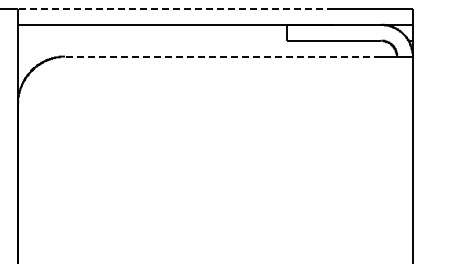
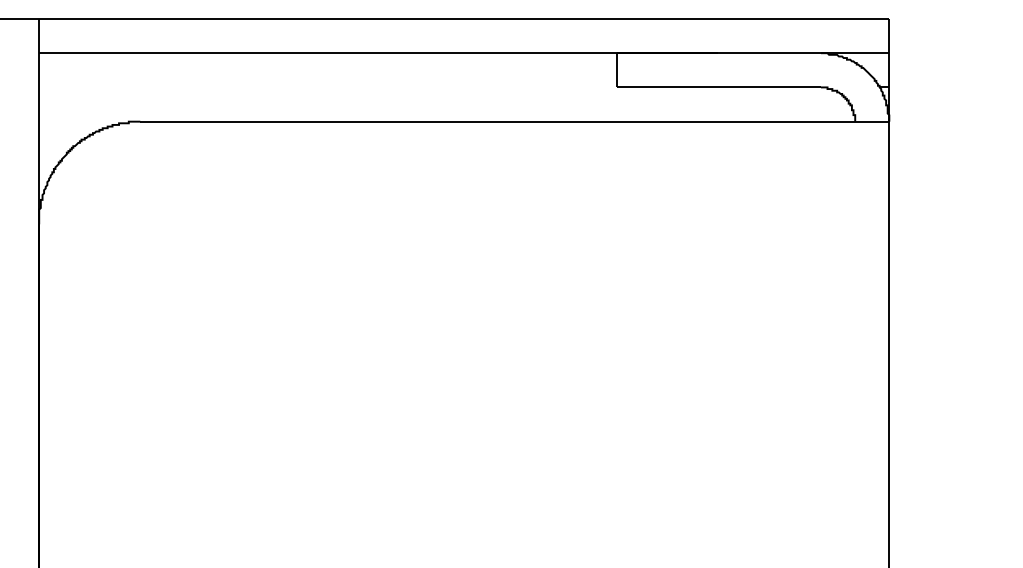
line: (175, 8) -> (378, 18), dashed -> solid
line: (222, 56) -> (479, 121), dashed -> solid

